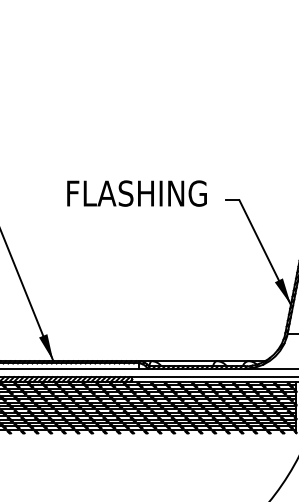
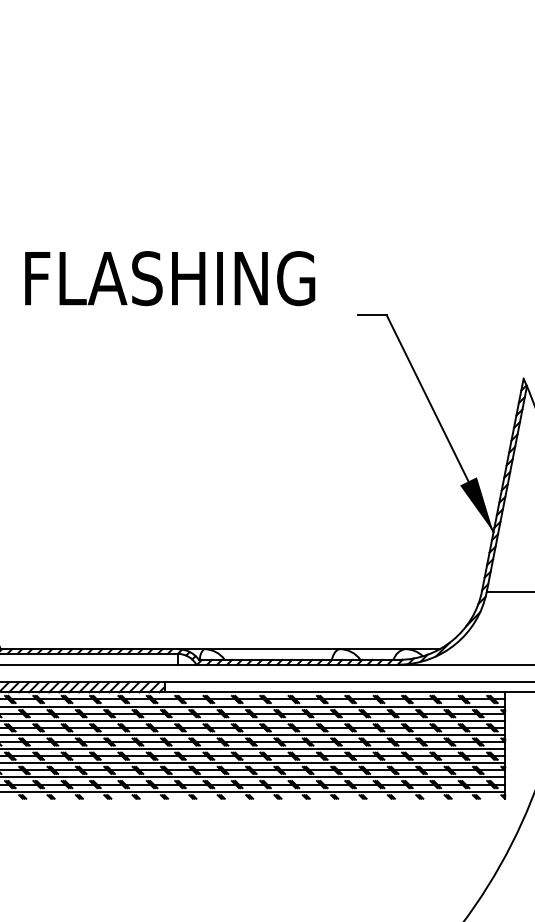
text: (136, 193) -> (168, 278), moved

